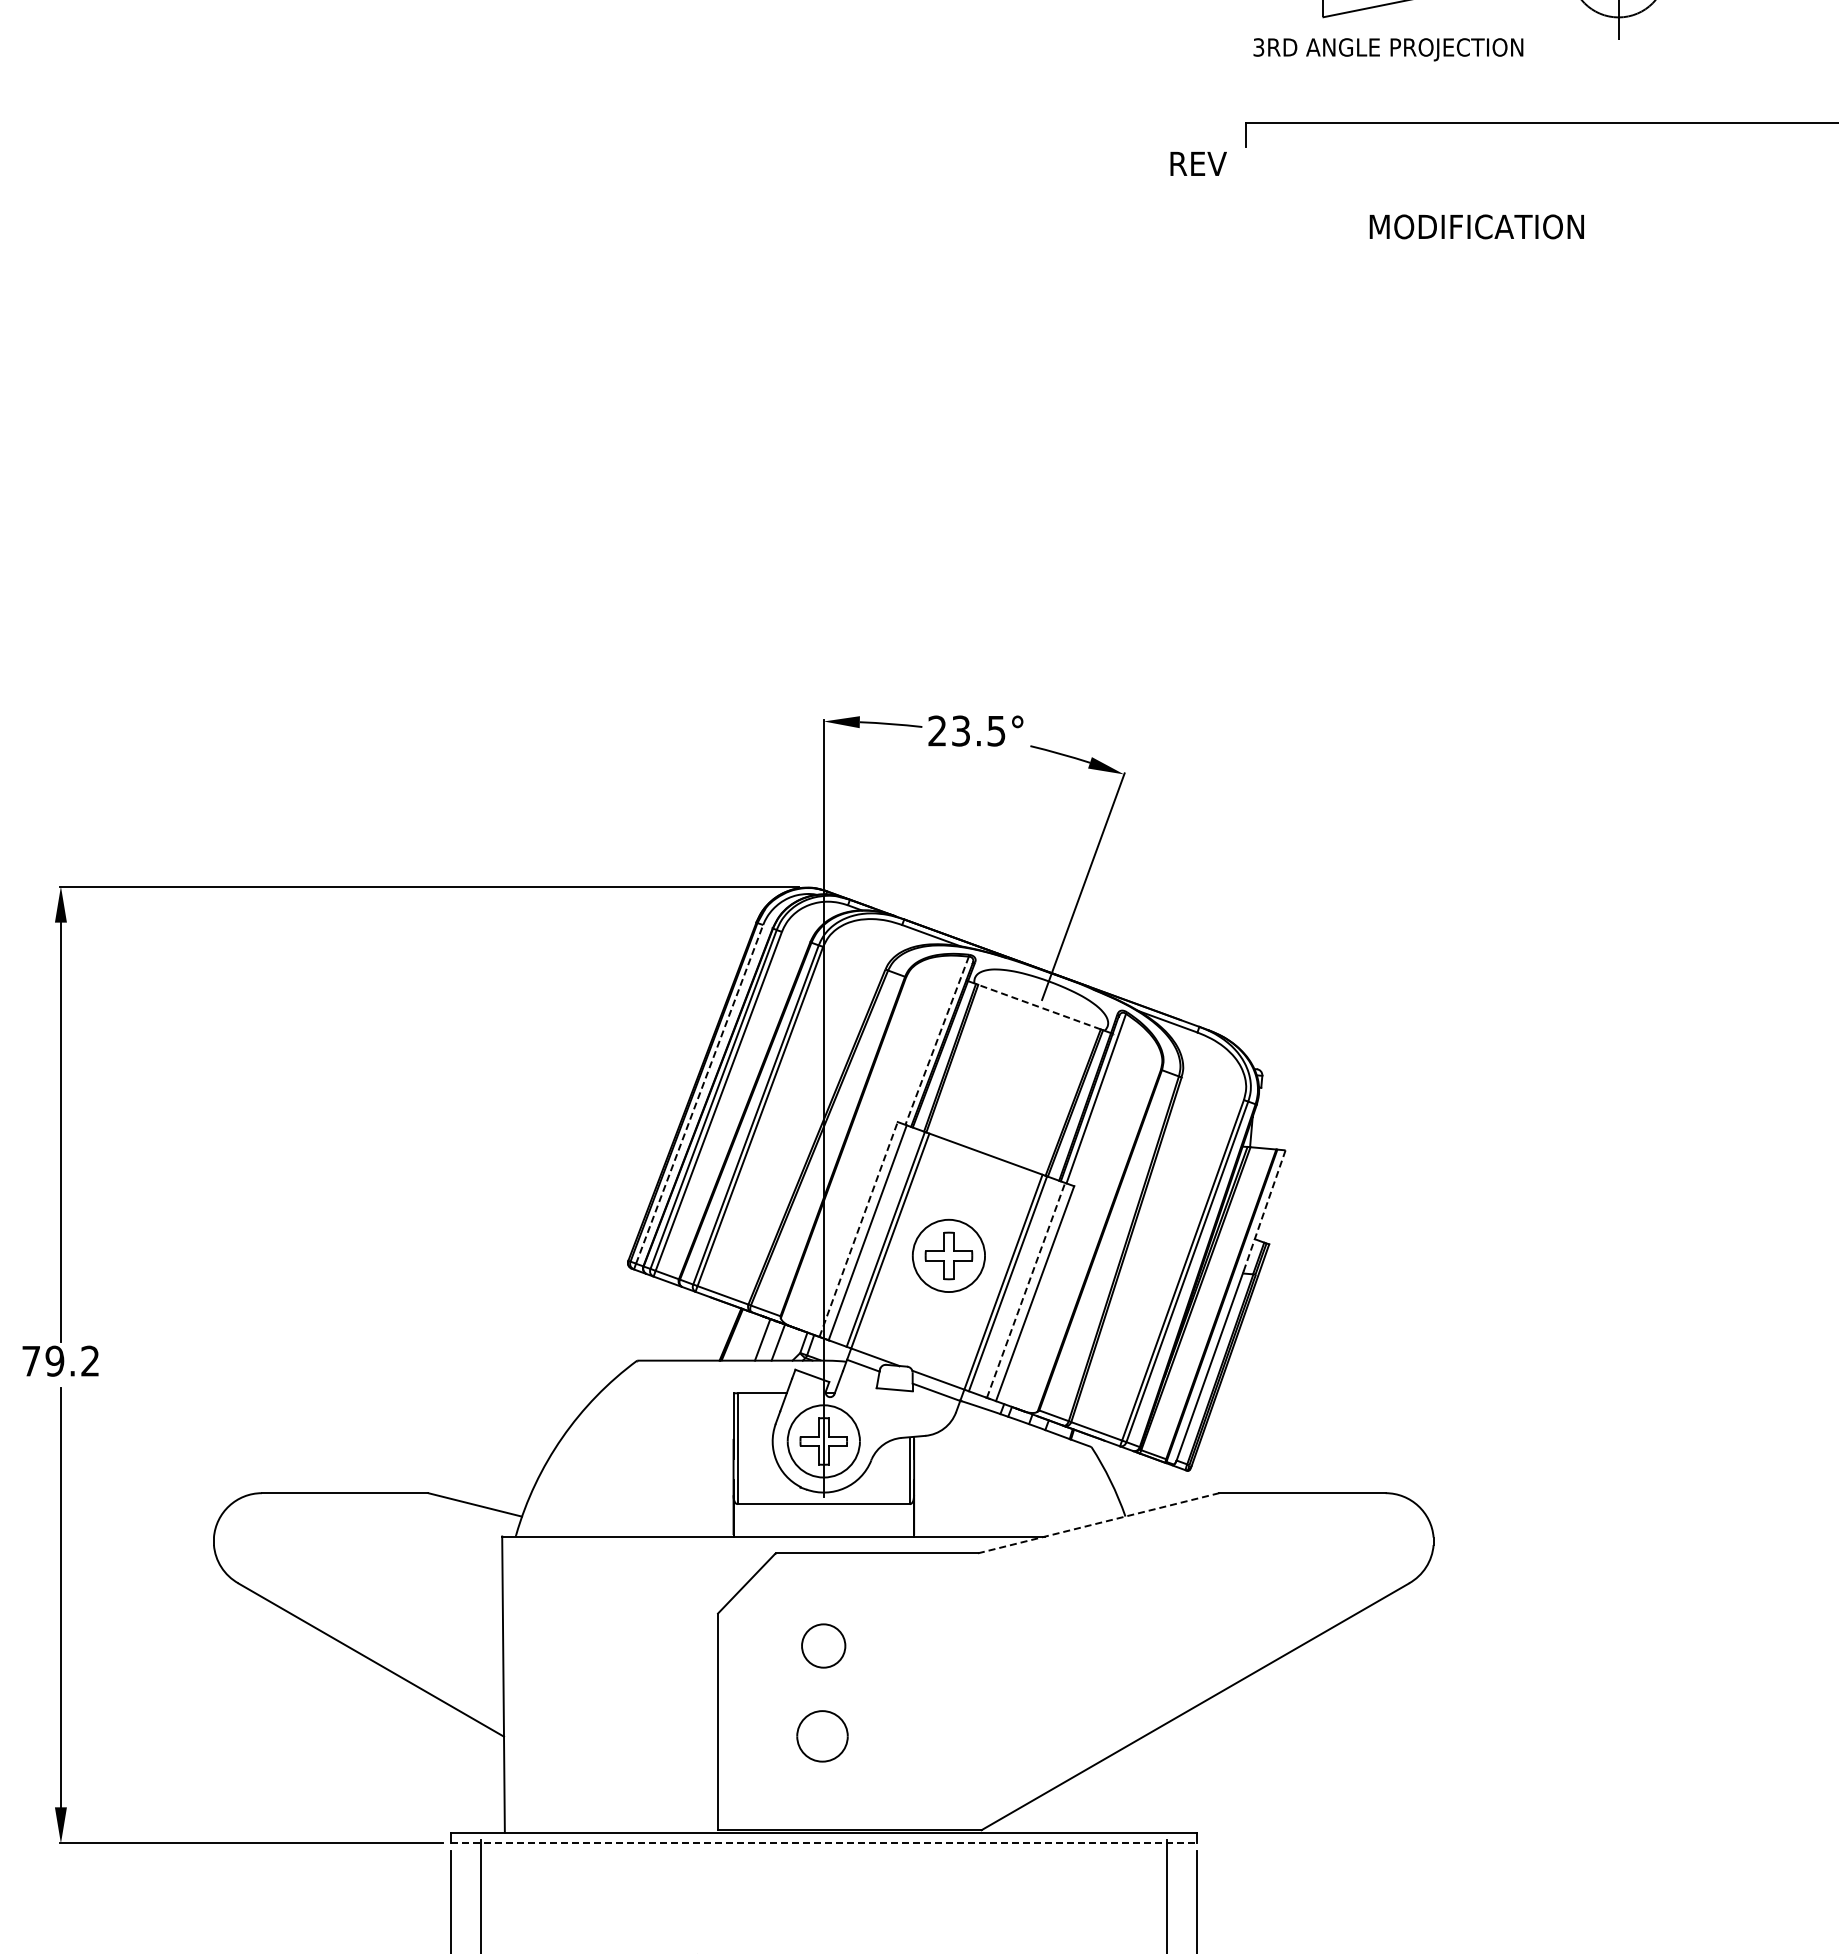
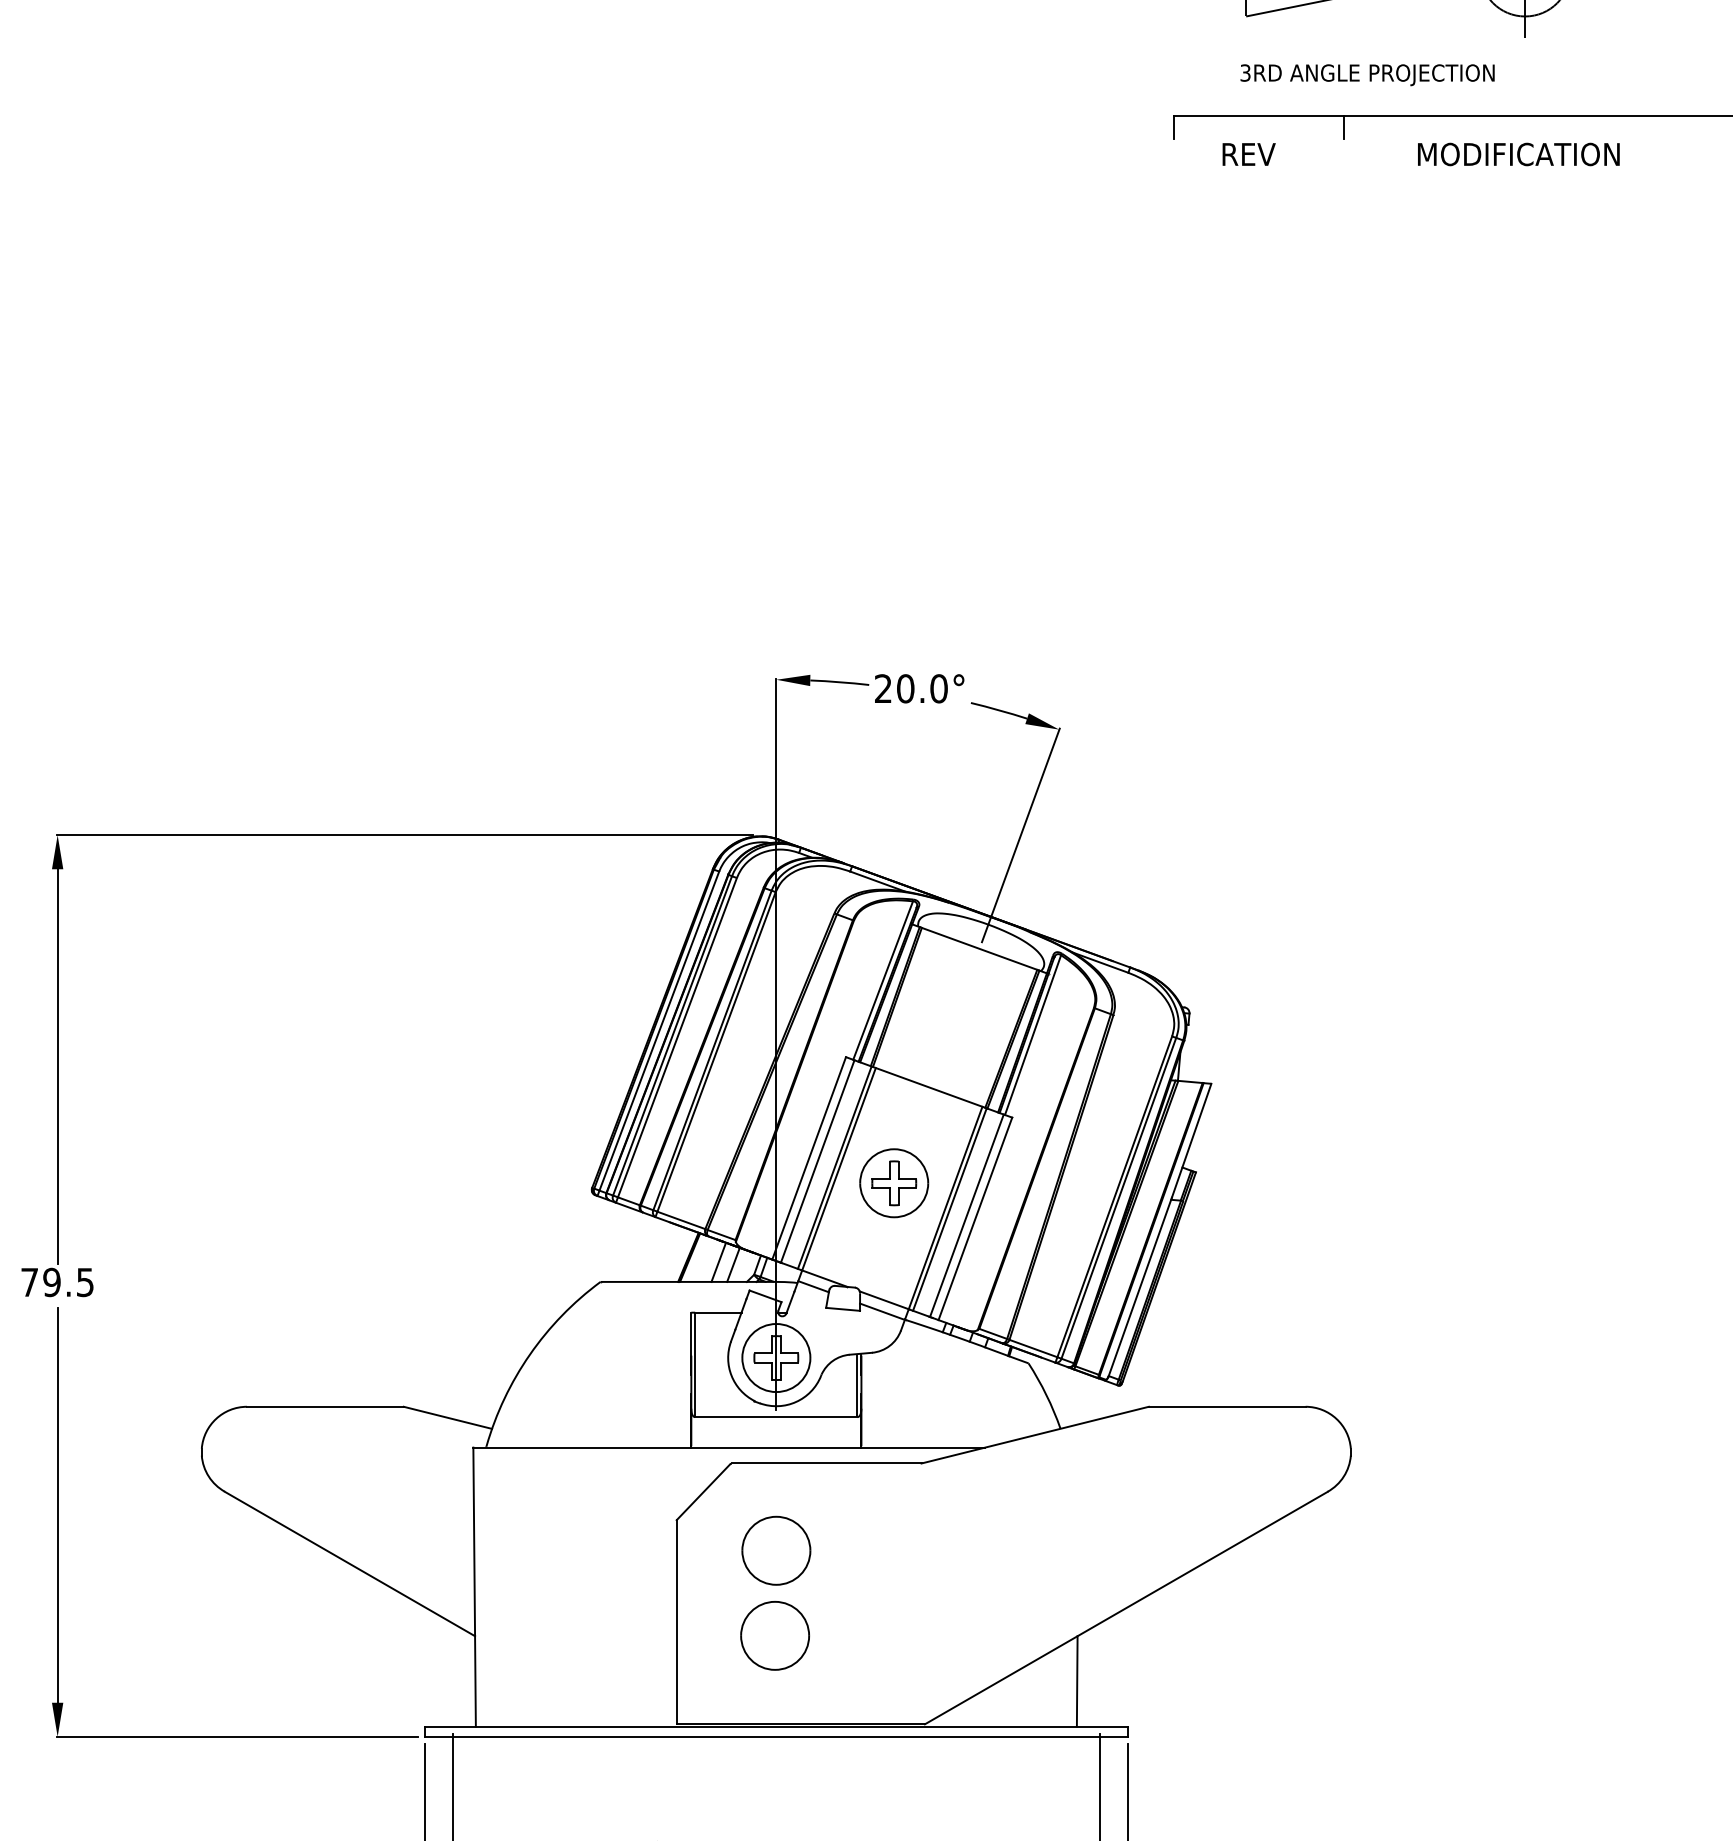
text: (1388, 49) -> (1367, 74), moved
line: (1426, 135) -> (1344, 127), added
text: (1198, 163) -> (1248, 154), moved
text: (1476, 226) -> (1518, 154), moved
text: (978, 730) -> (922, 688), 23.5° -> 20.0°
line: (1039, 1006) -> (979, 948), dashed -> solid
line: (937, 1040) -> (883, 980), dashed -> solid
line: (699, 1094) -> (659, 1031), dashed -> solid
line: (1264, 1210) -> (1191, 1140), dashed -> solid
line: (858, 1229) -> (809, 1158), dashed -> solid
line: (1026, 1289) -> (967, 1214), dashed -> solid
text: (89, 1360) -> (84, 1281), 79.2 -> 79.5
line: (1099, 1523) -> (1036, 1435), dashed -> solid
part: (823, 1645) -> (776, 1550), size x1.67
part: (822, 1736) -> (775, 1636), size x1.43
line: (1142, 1784) -> (1076, 1681), added
line: (824, 1843) -> (777, 1736), dashed -> solid

